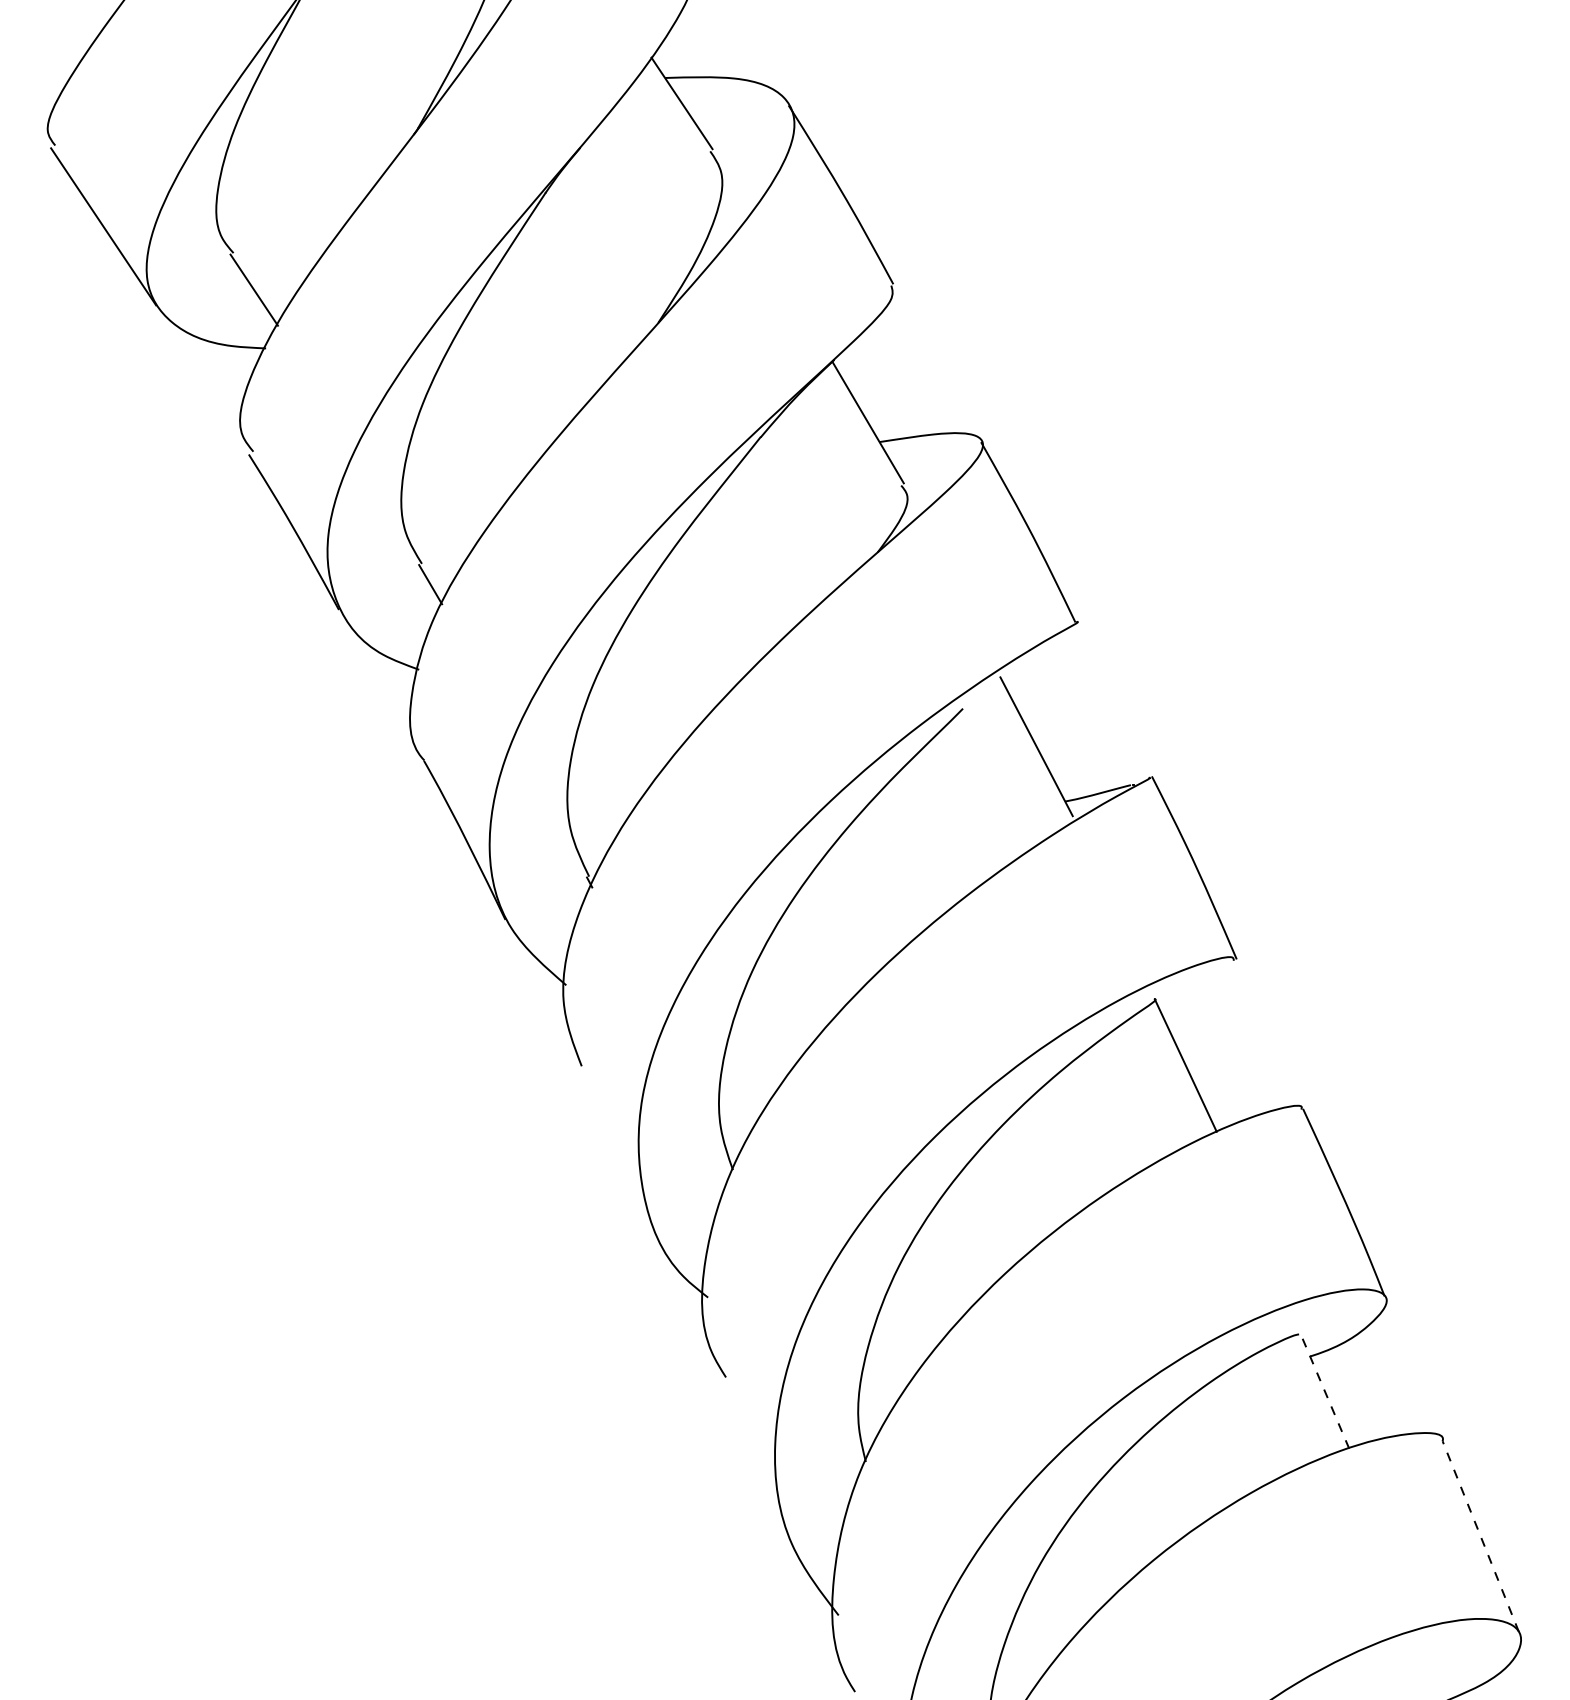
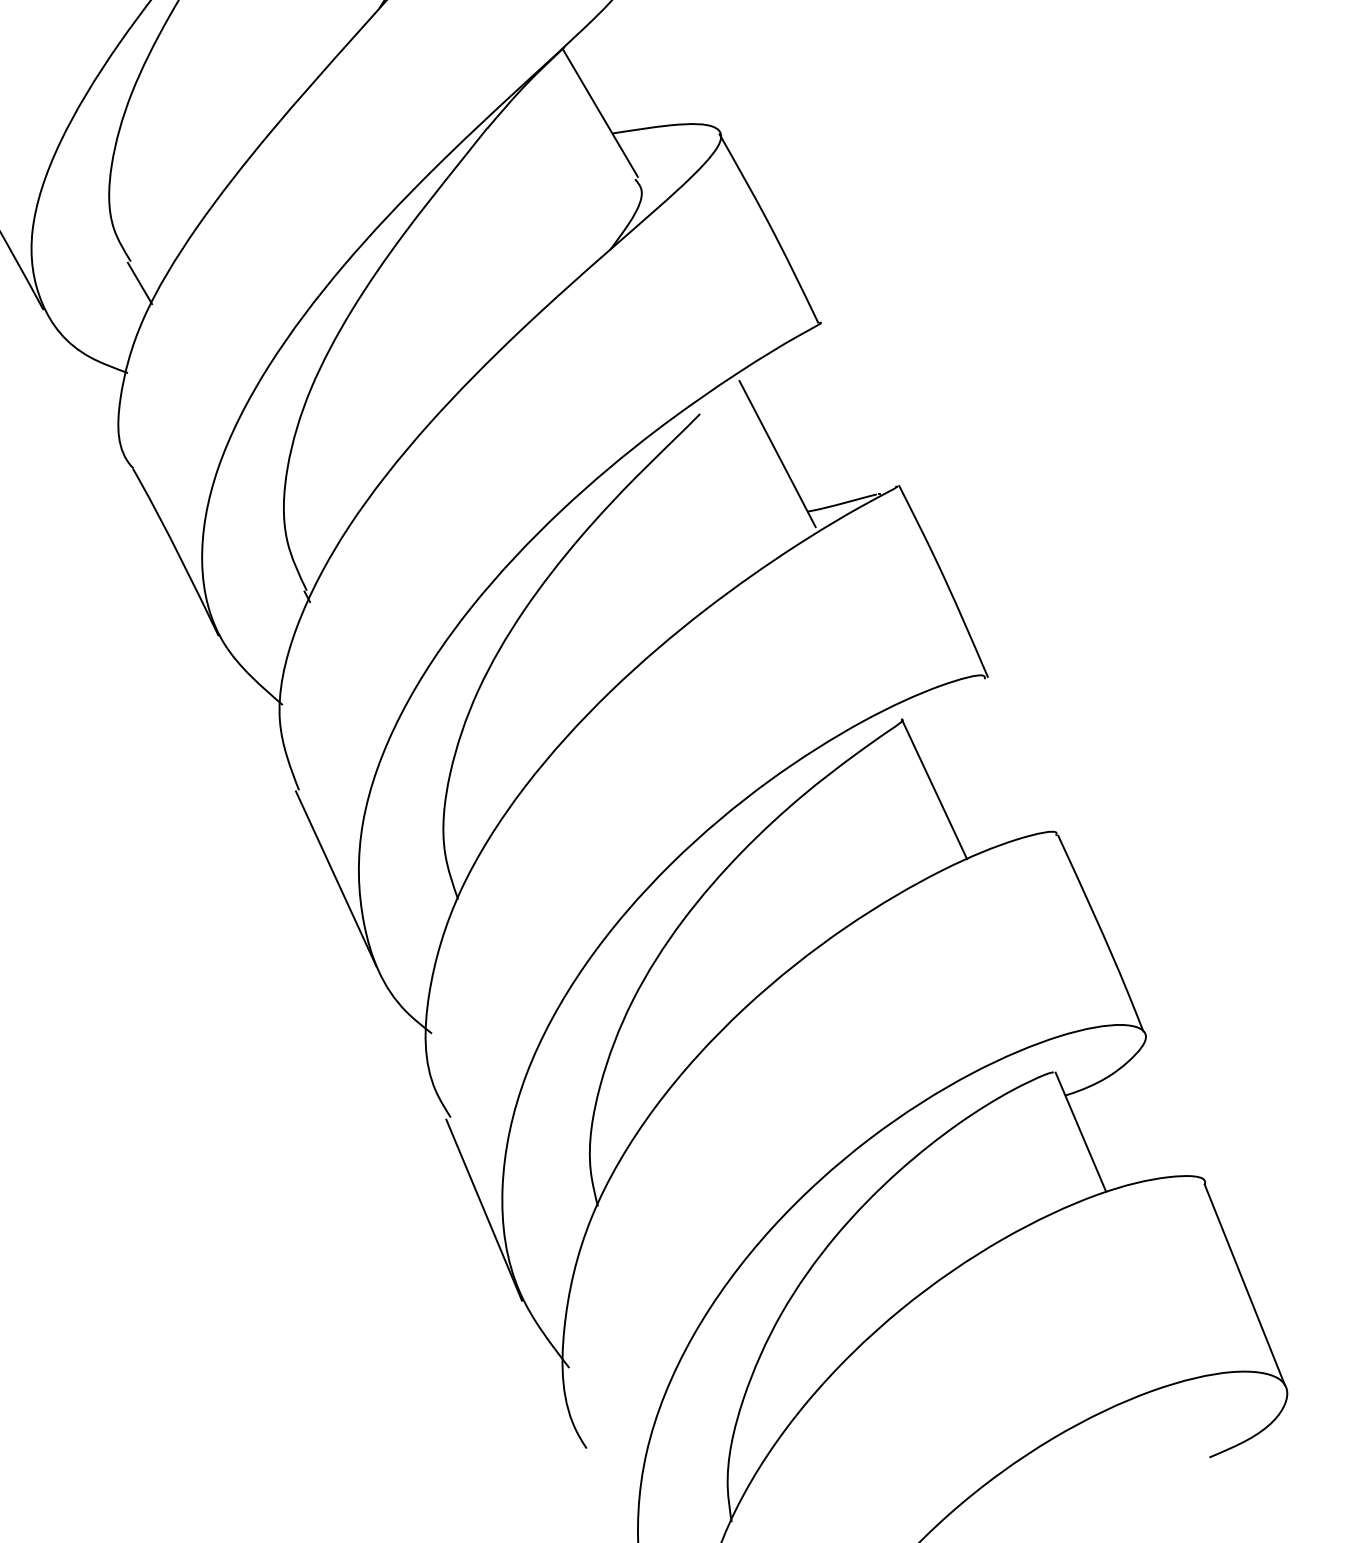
line: (616, 1150) -> (335, 878), added
line: (1324, 1391) -> (1080, 1132), dashed -> solid
line: (757, 1465) -> (483, 1210), added
line: (1480, 1536) -> (1244, 1284), dashed -> solid

